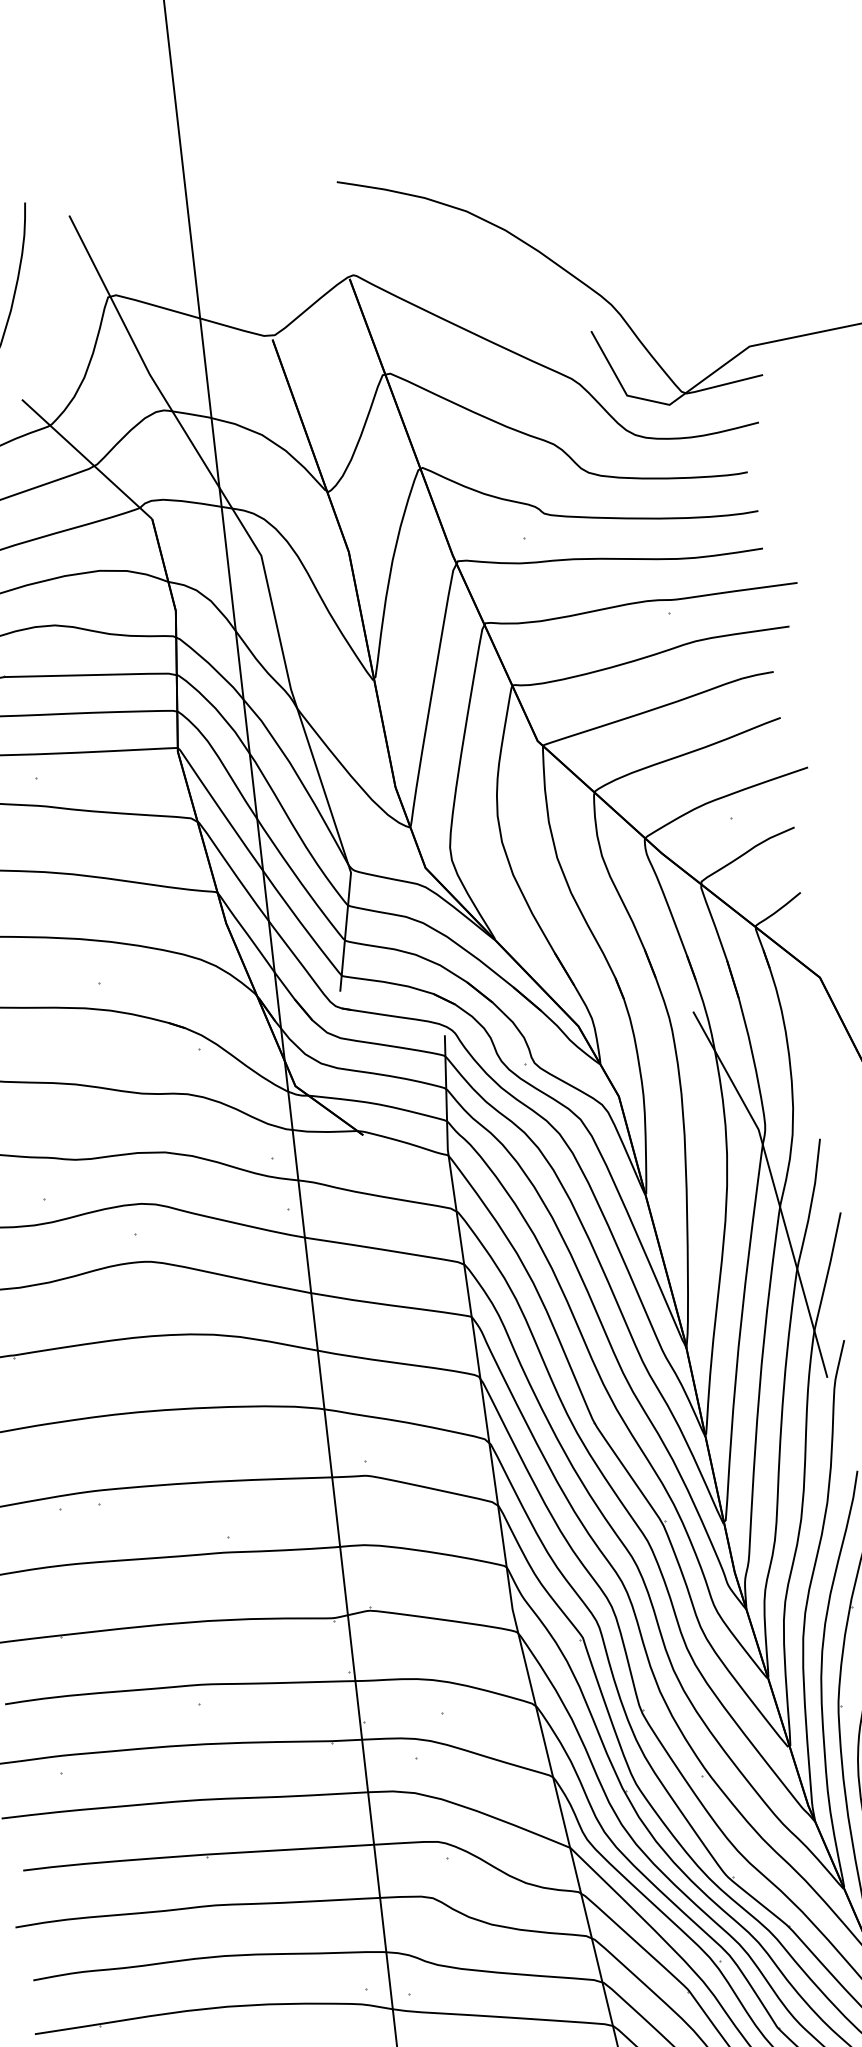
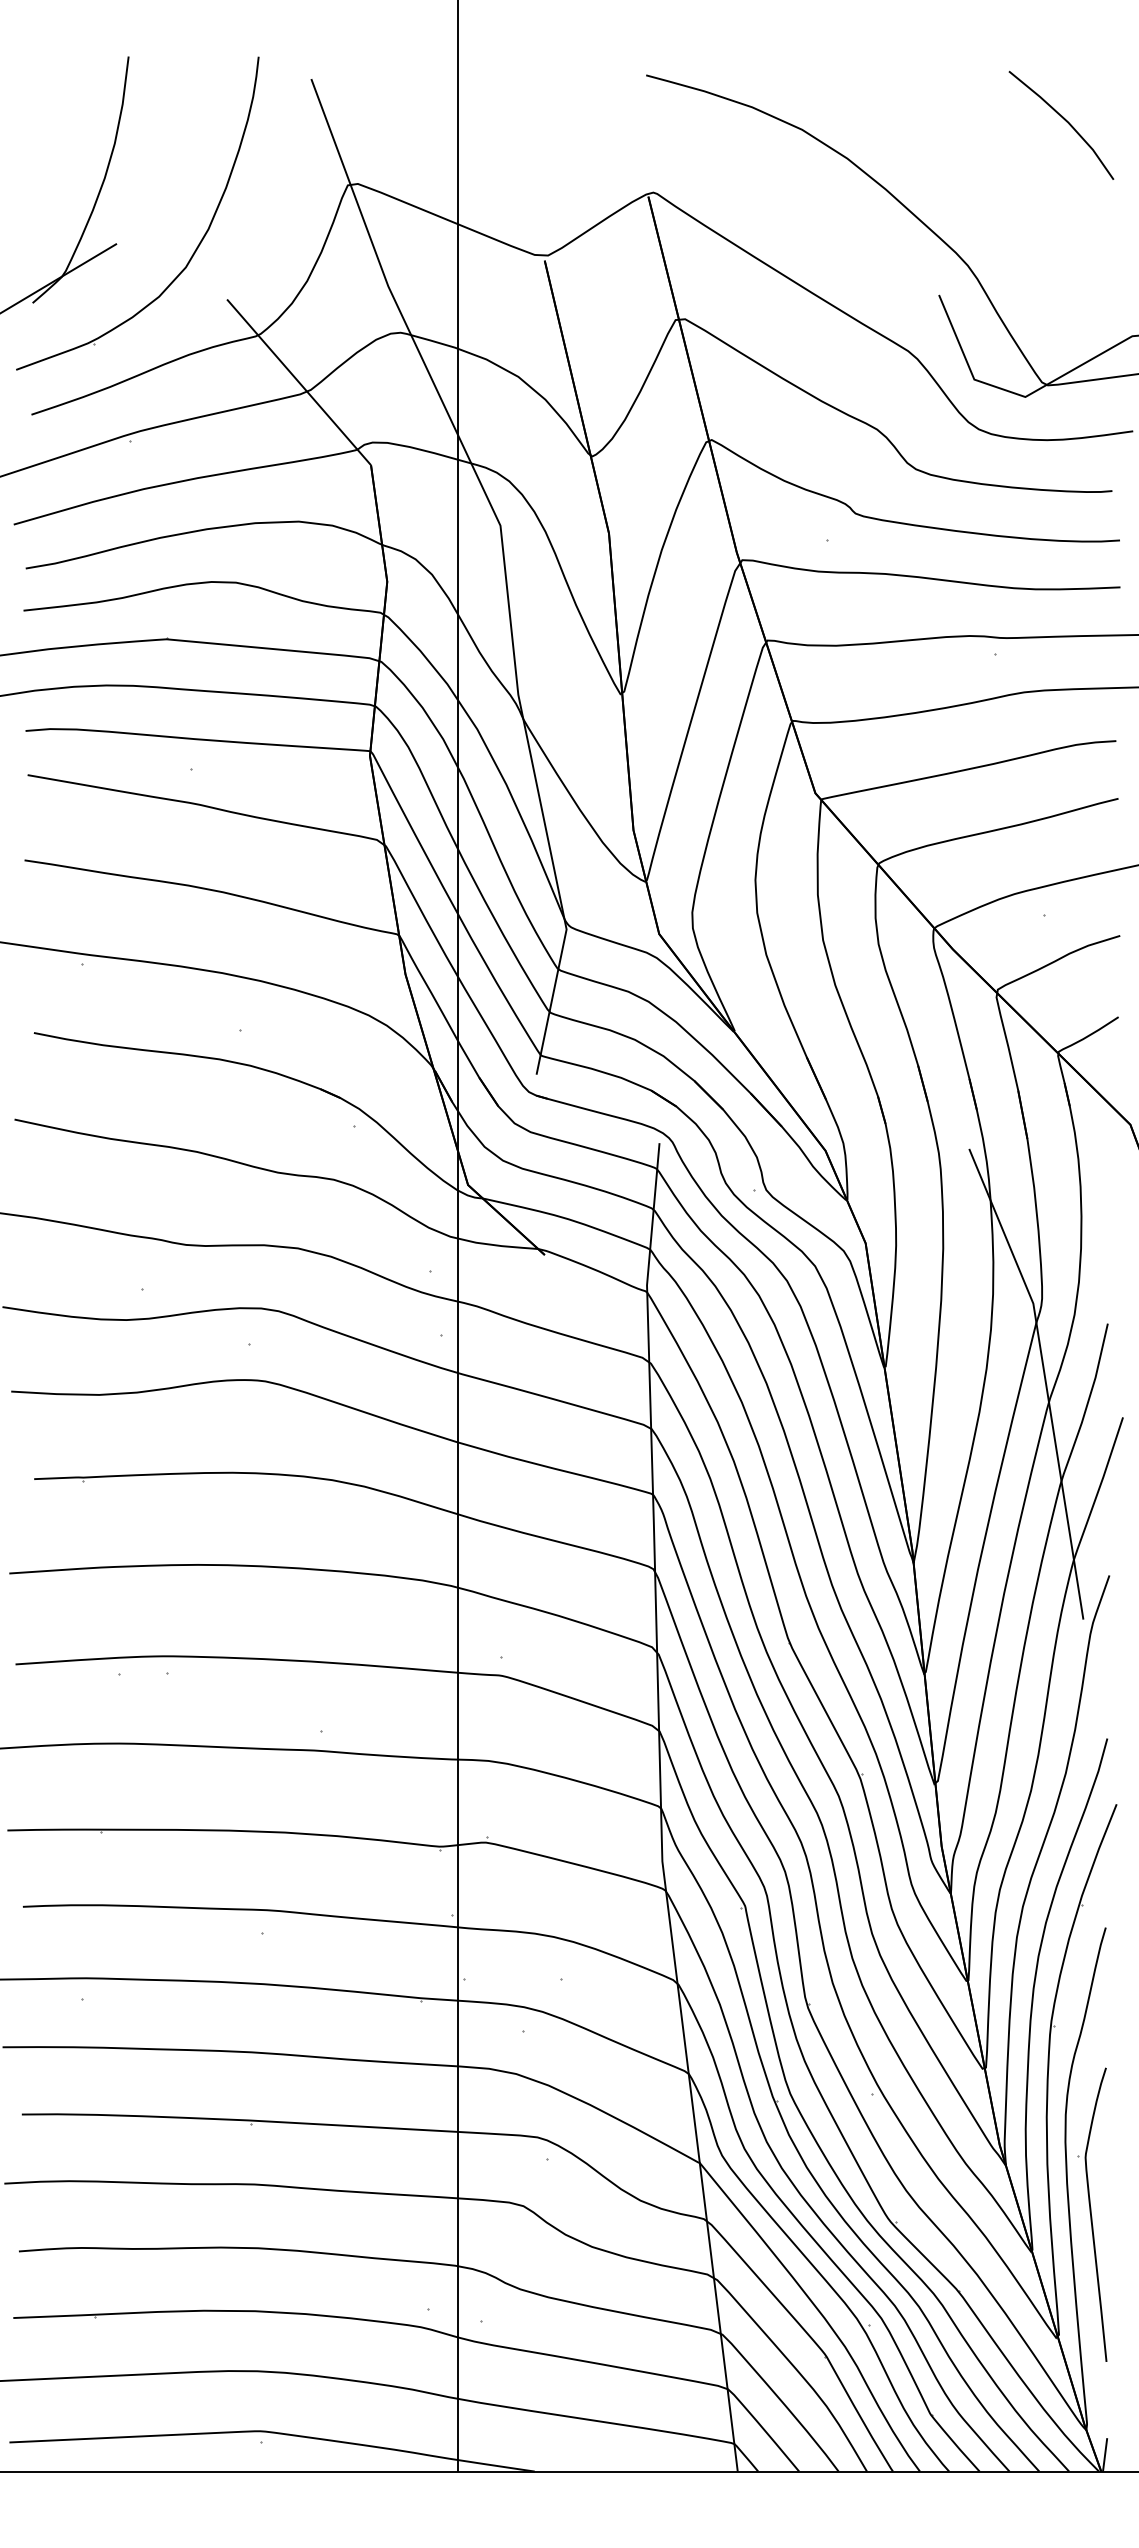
line: (675, 180) -> (1064, 120), added

